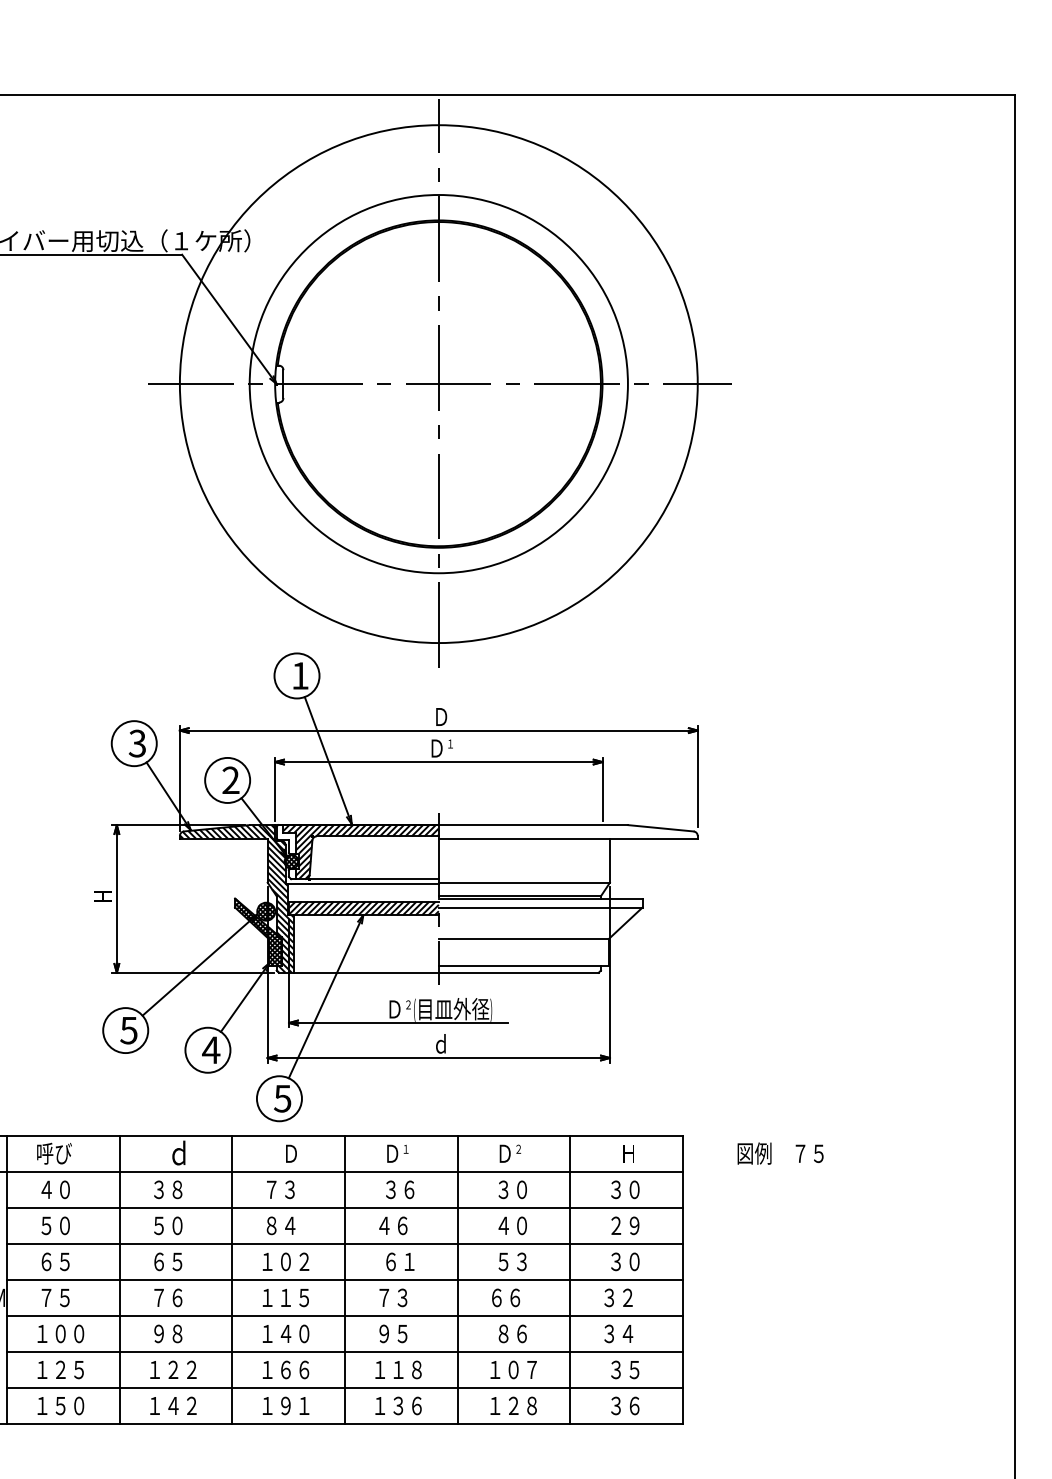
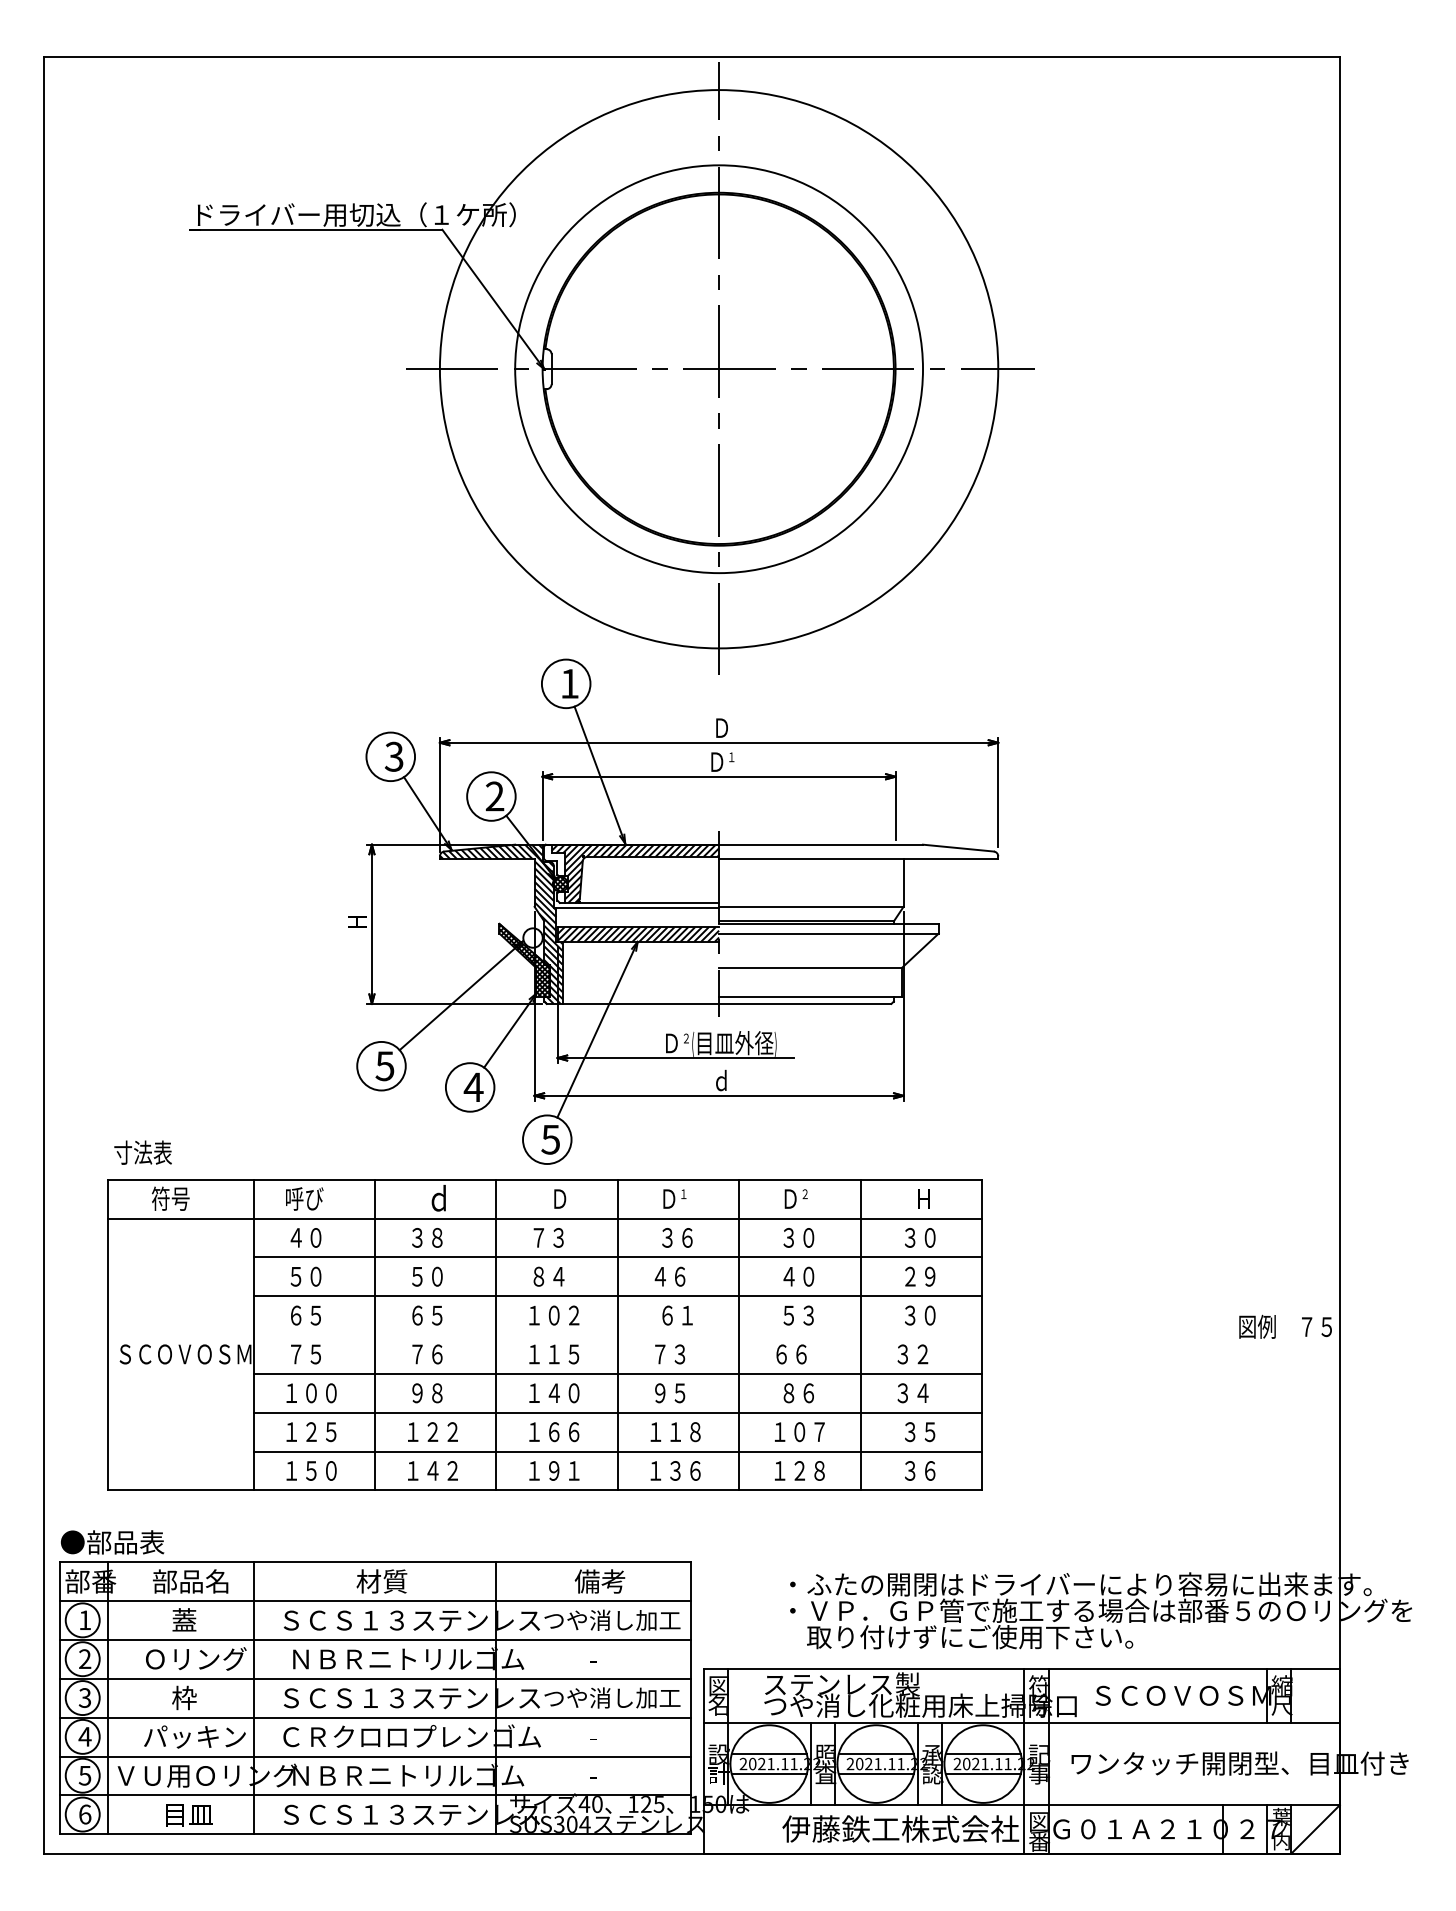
hatch: (265, 911) -> (532, 937), removed
text: (780, 1153) -> (1285, 1326), moved
line: (344, 1280) -> (617, 1335), removed

